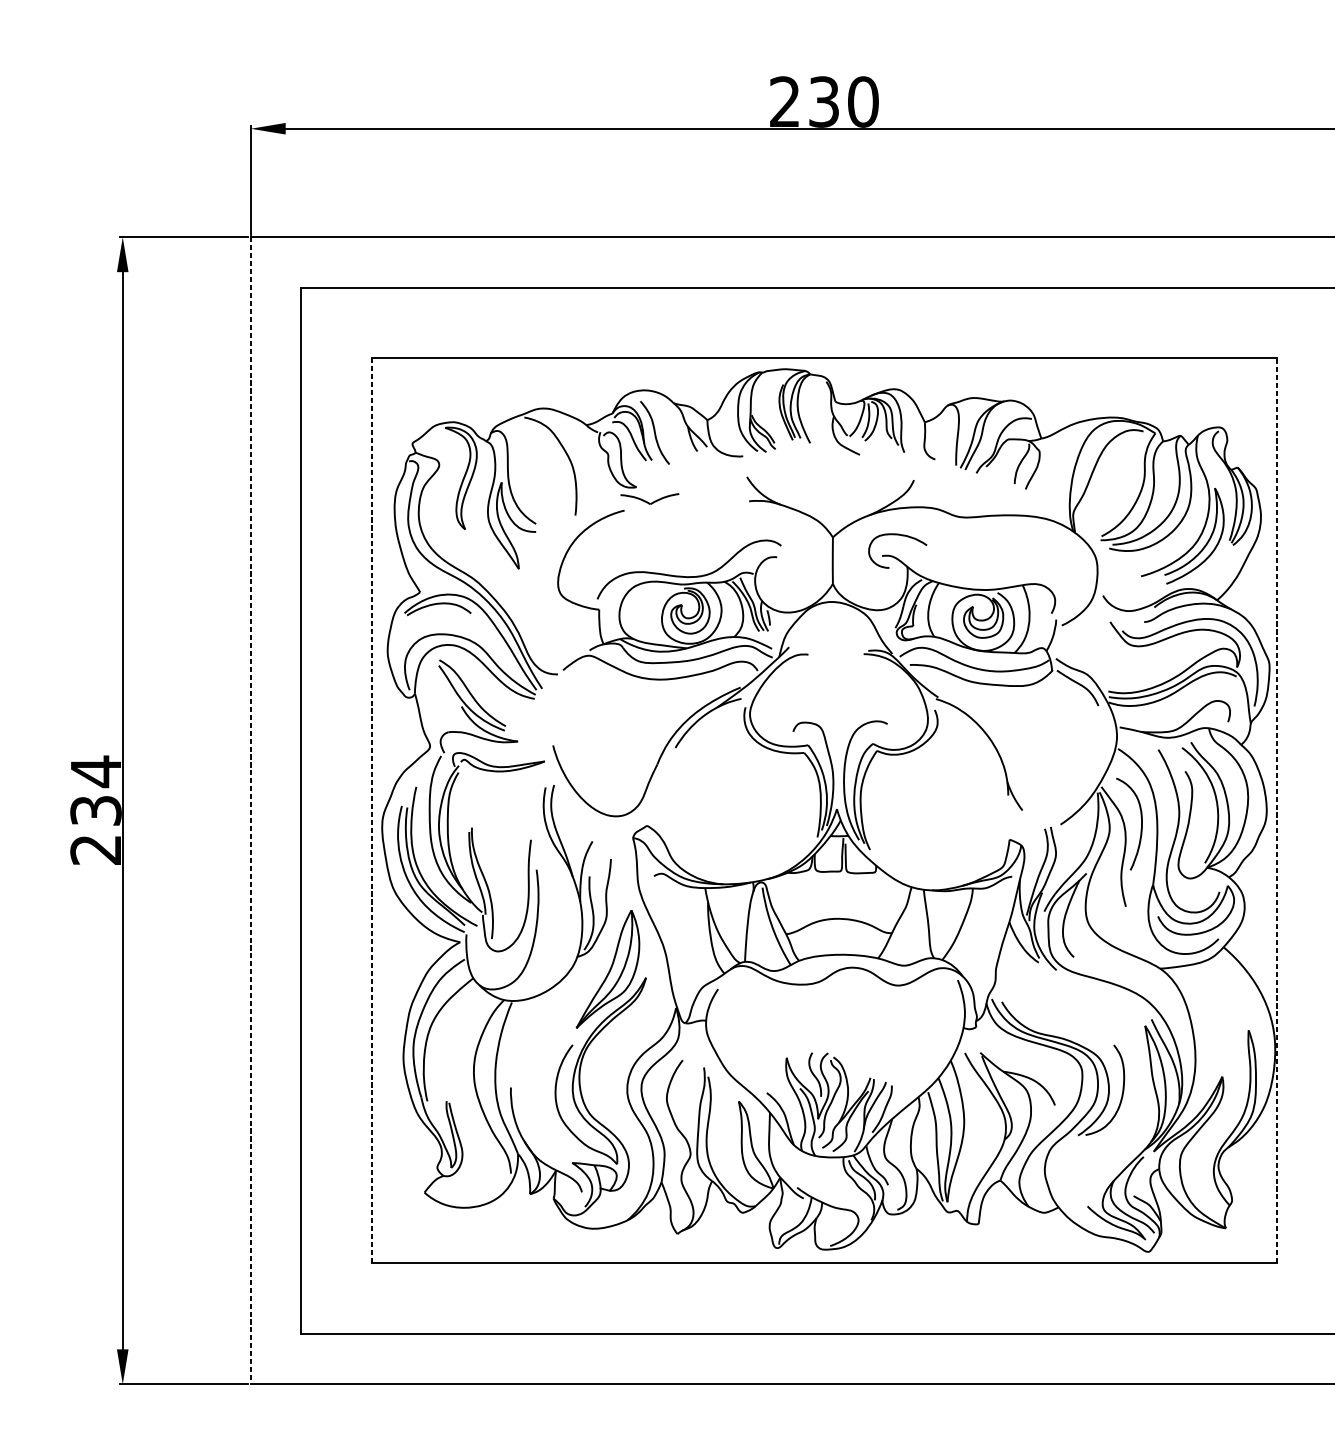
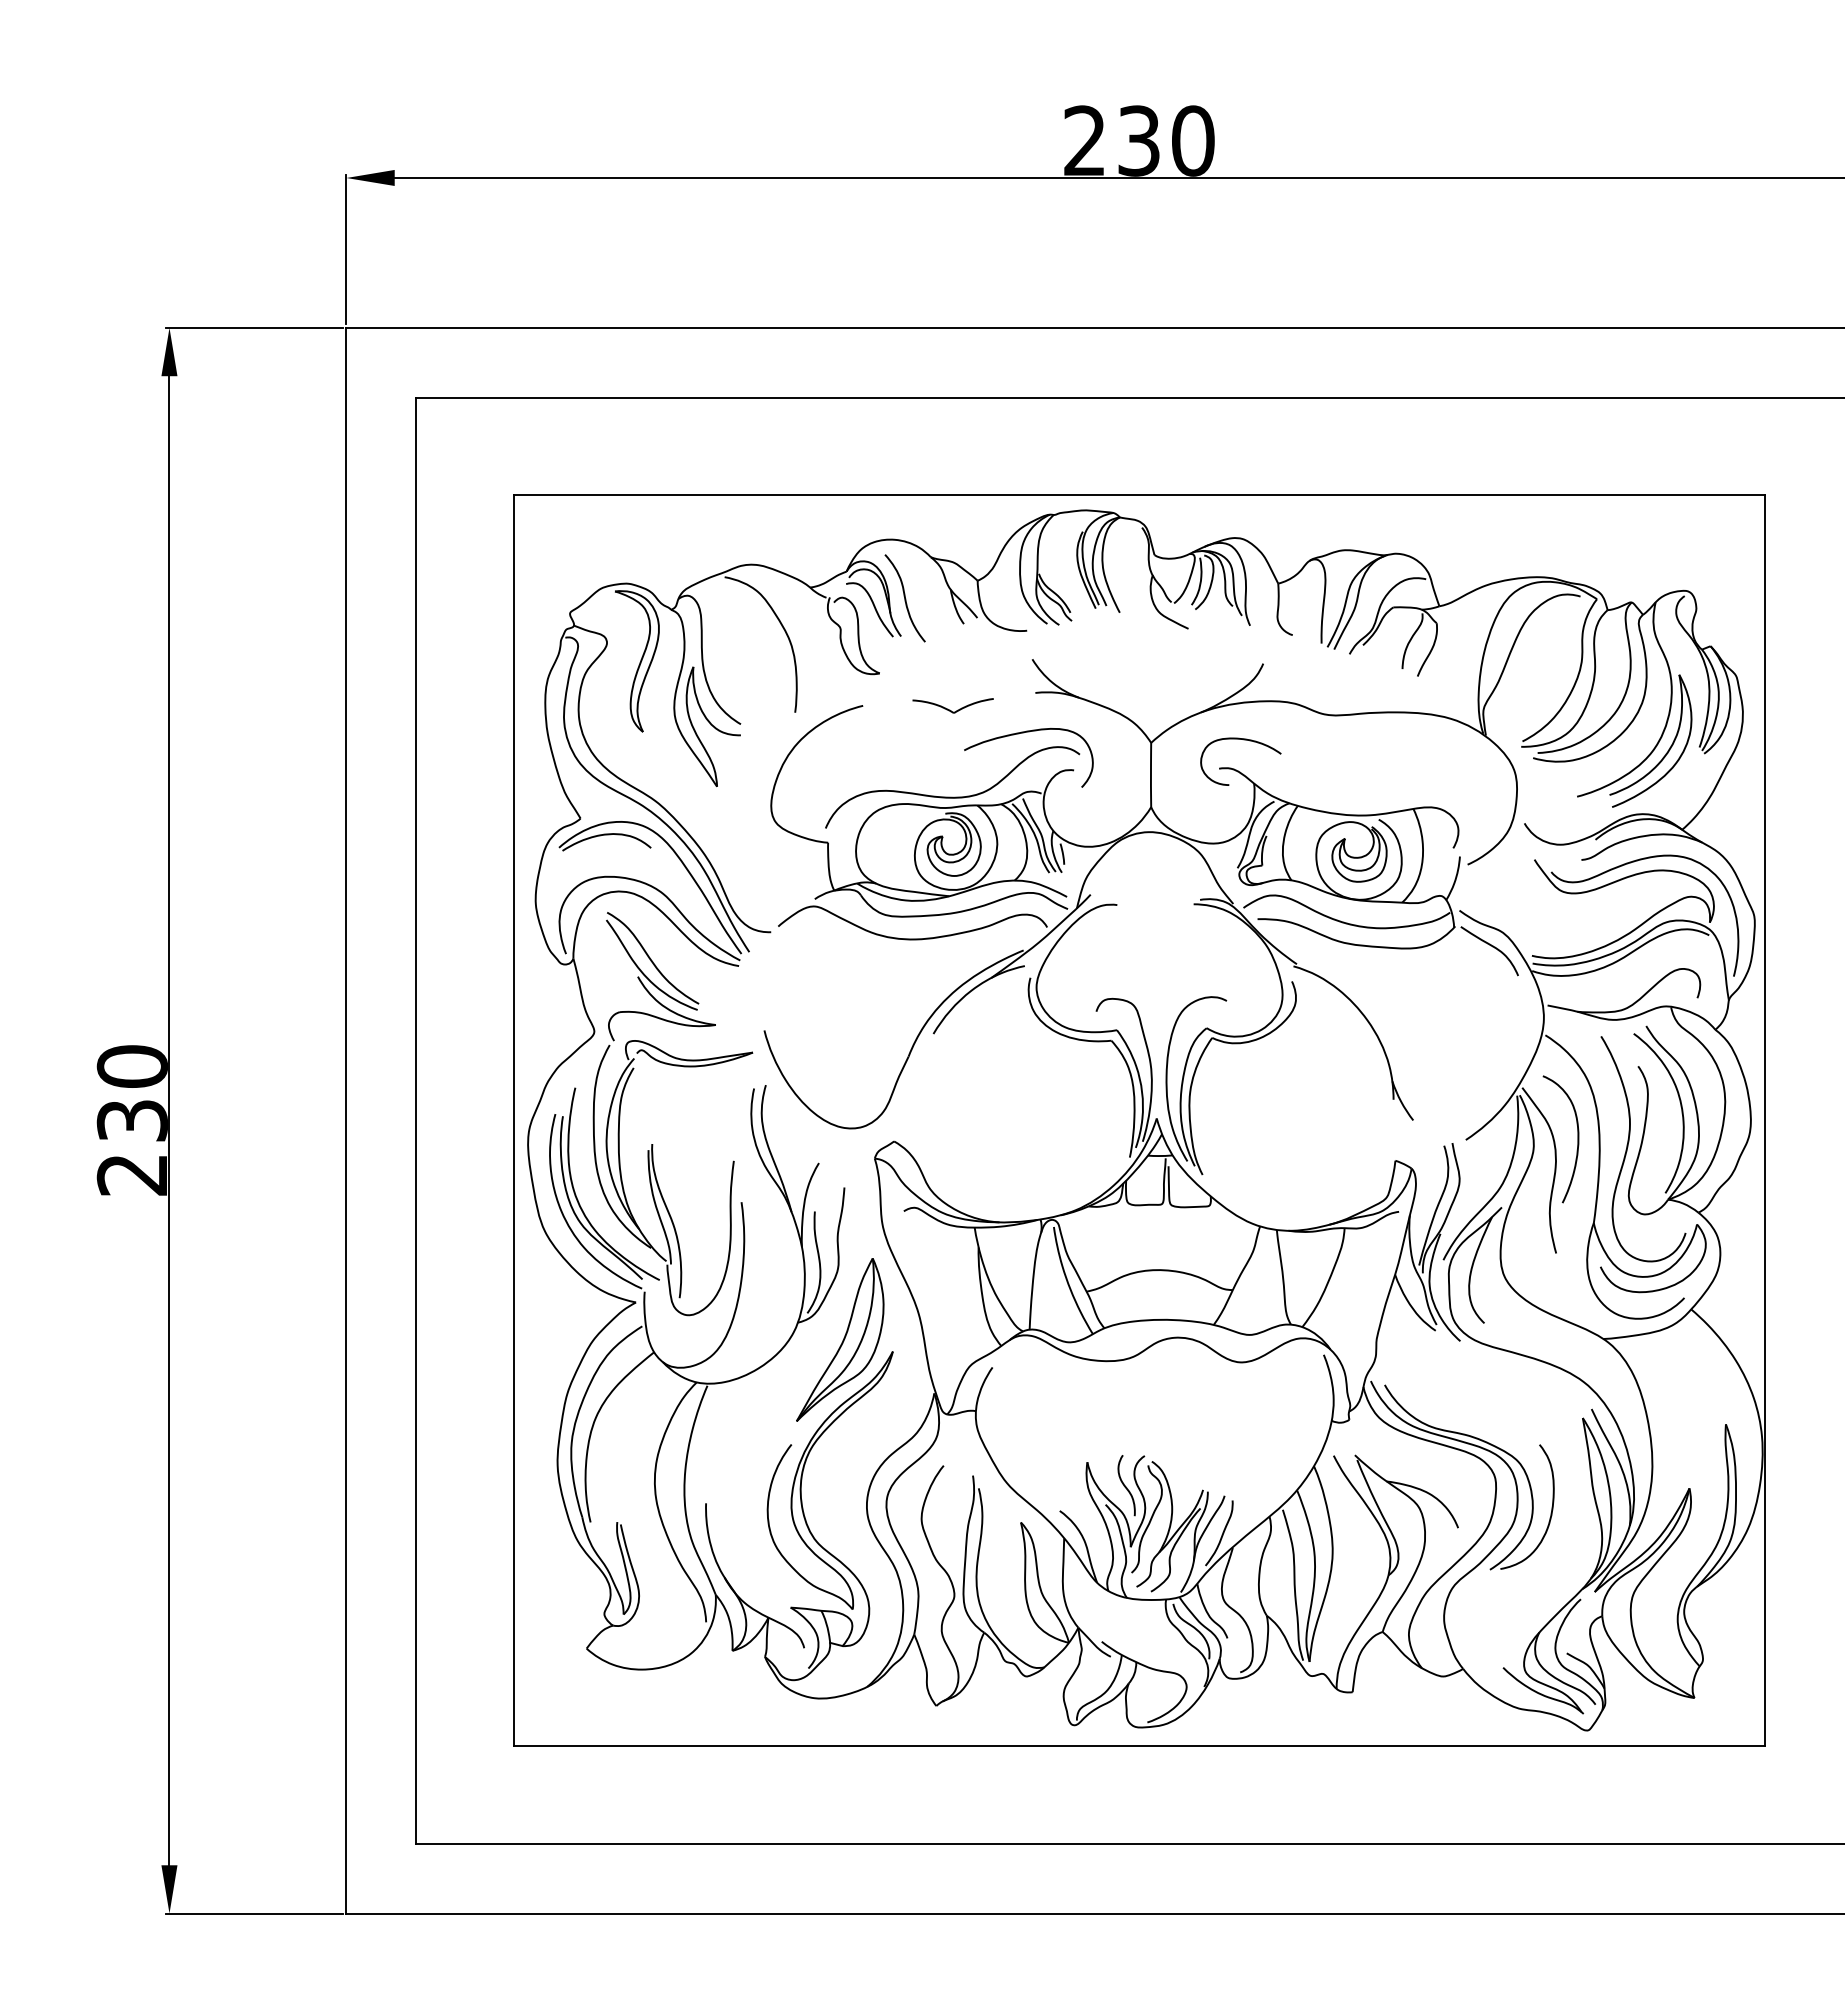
part: (649, 498) -> (952, 705), moved
curve: (740, 530) -> (1023, 733), added
text: (95, 771) -> (131, 1066), 234 -> 230
line: (250, 810) -> (346, 1120), dashed -> solid
line: (1276, 810) -> (1764, 1120), dashed -> solid
line: (371, 811) -> (513, 1121), dashed -> solid

